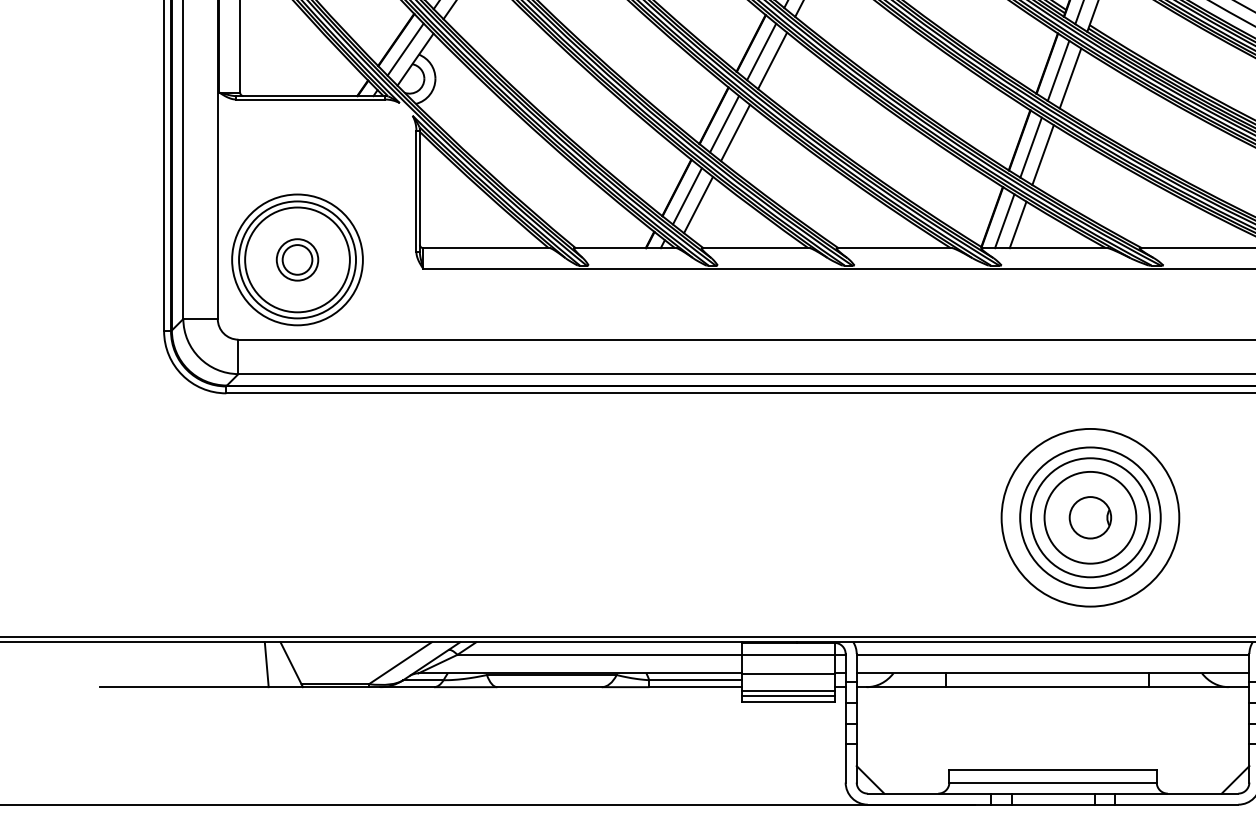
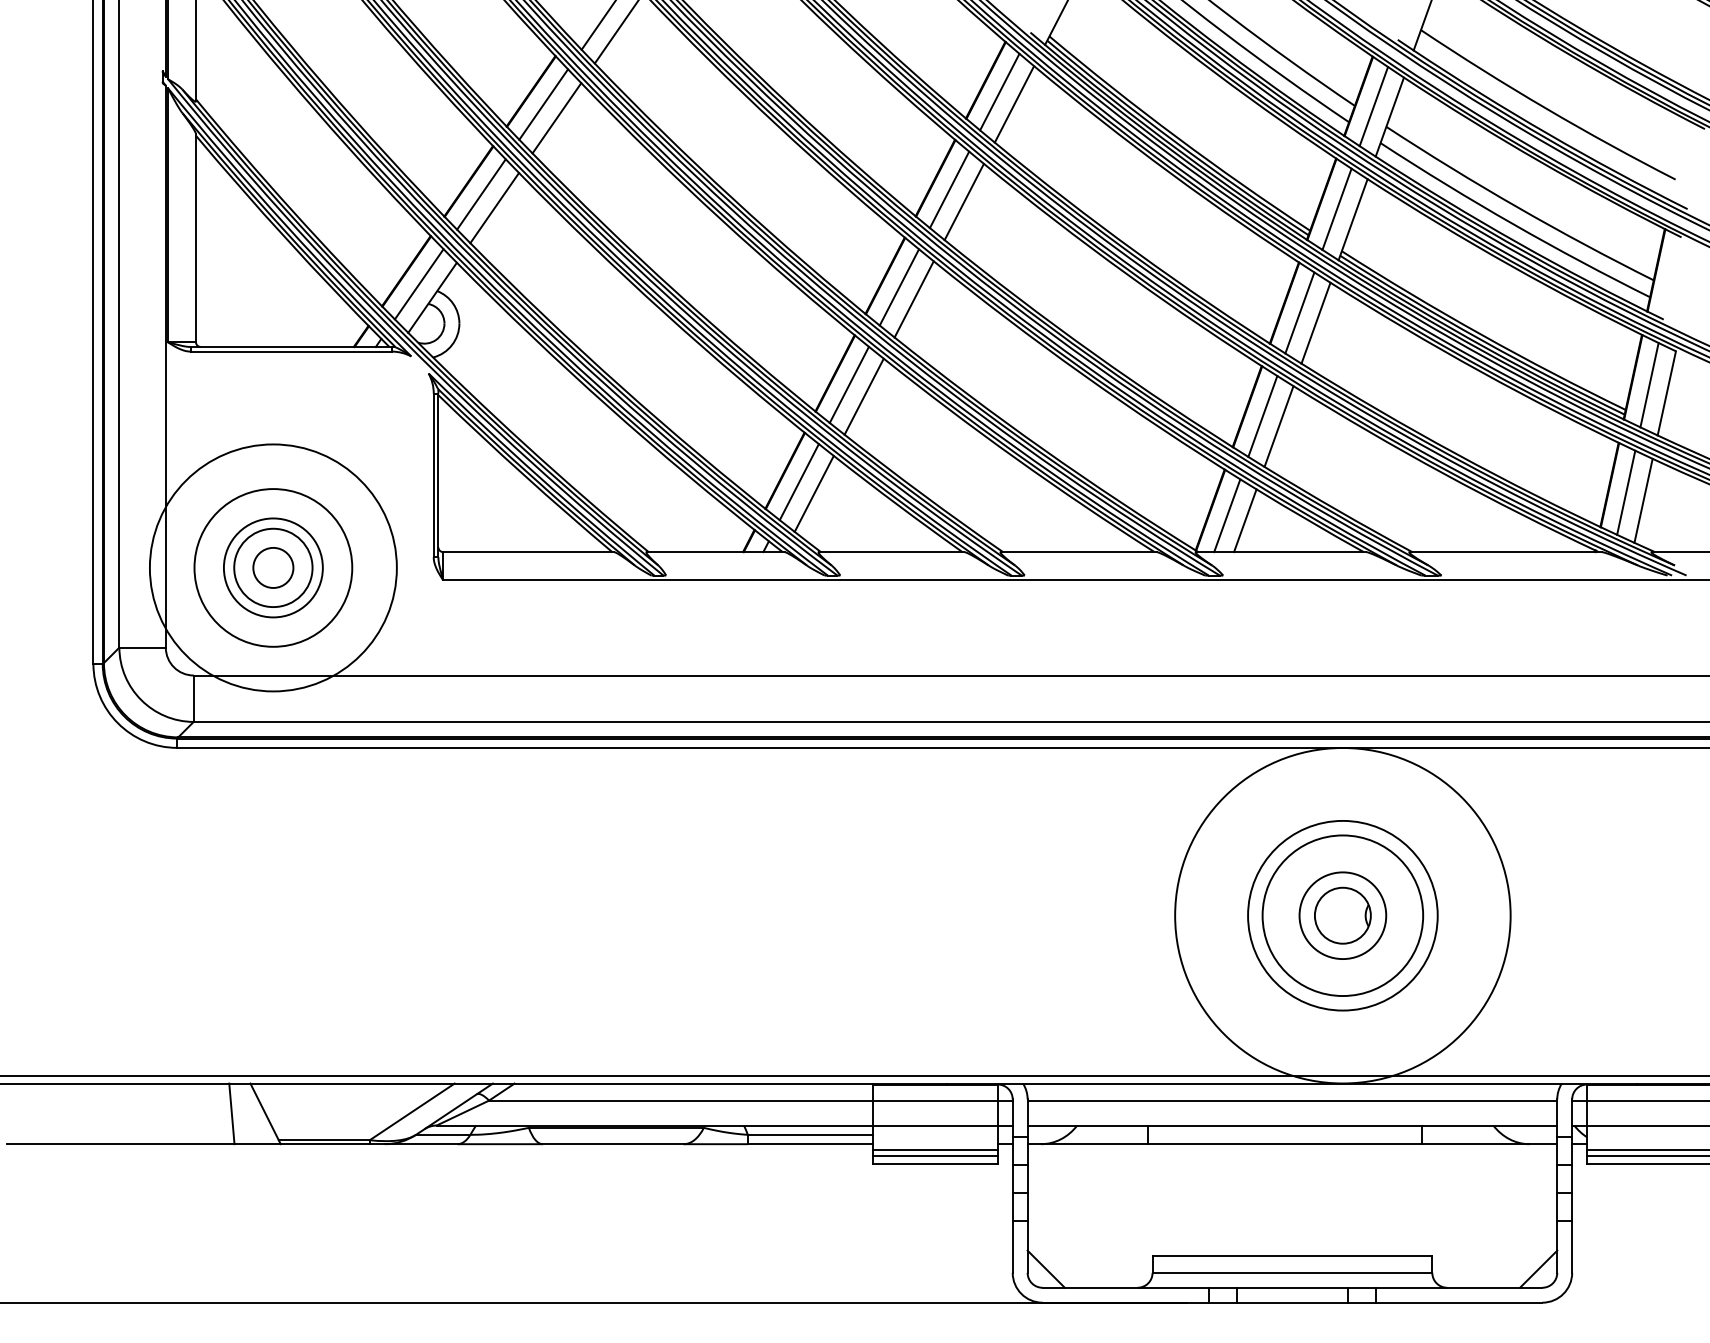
circle: (297, 259) -> (273, 567), size x0.7
circle: (297, 259) -> (273, 567), size x1.4
circle: (297, 259) -> (273, 567), size x1.4
circle: (1090, 517) -> (1342, 915), size x0.7
circle: (1090, 517) -> (1342, 915), size x1.4

